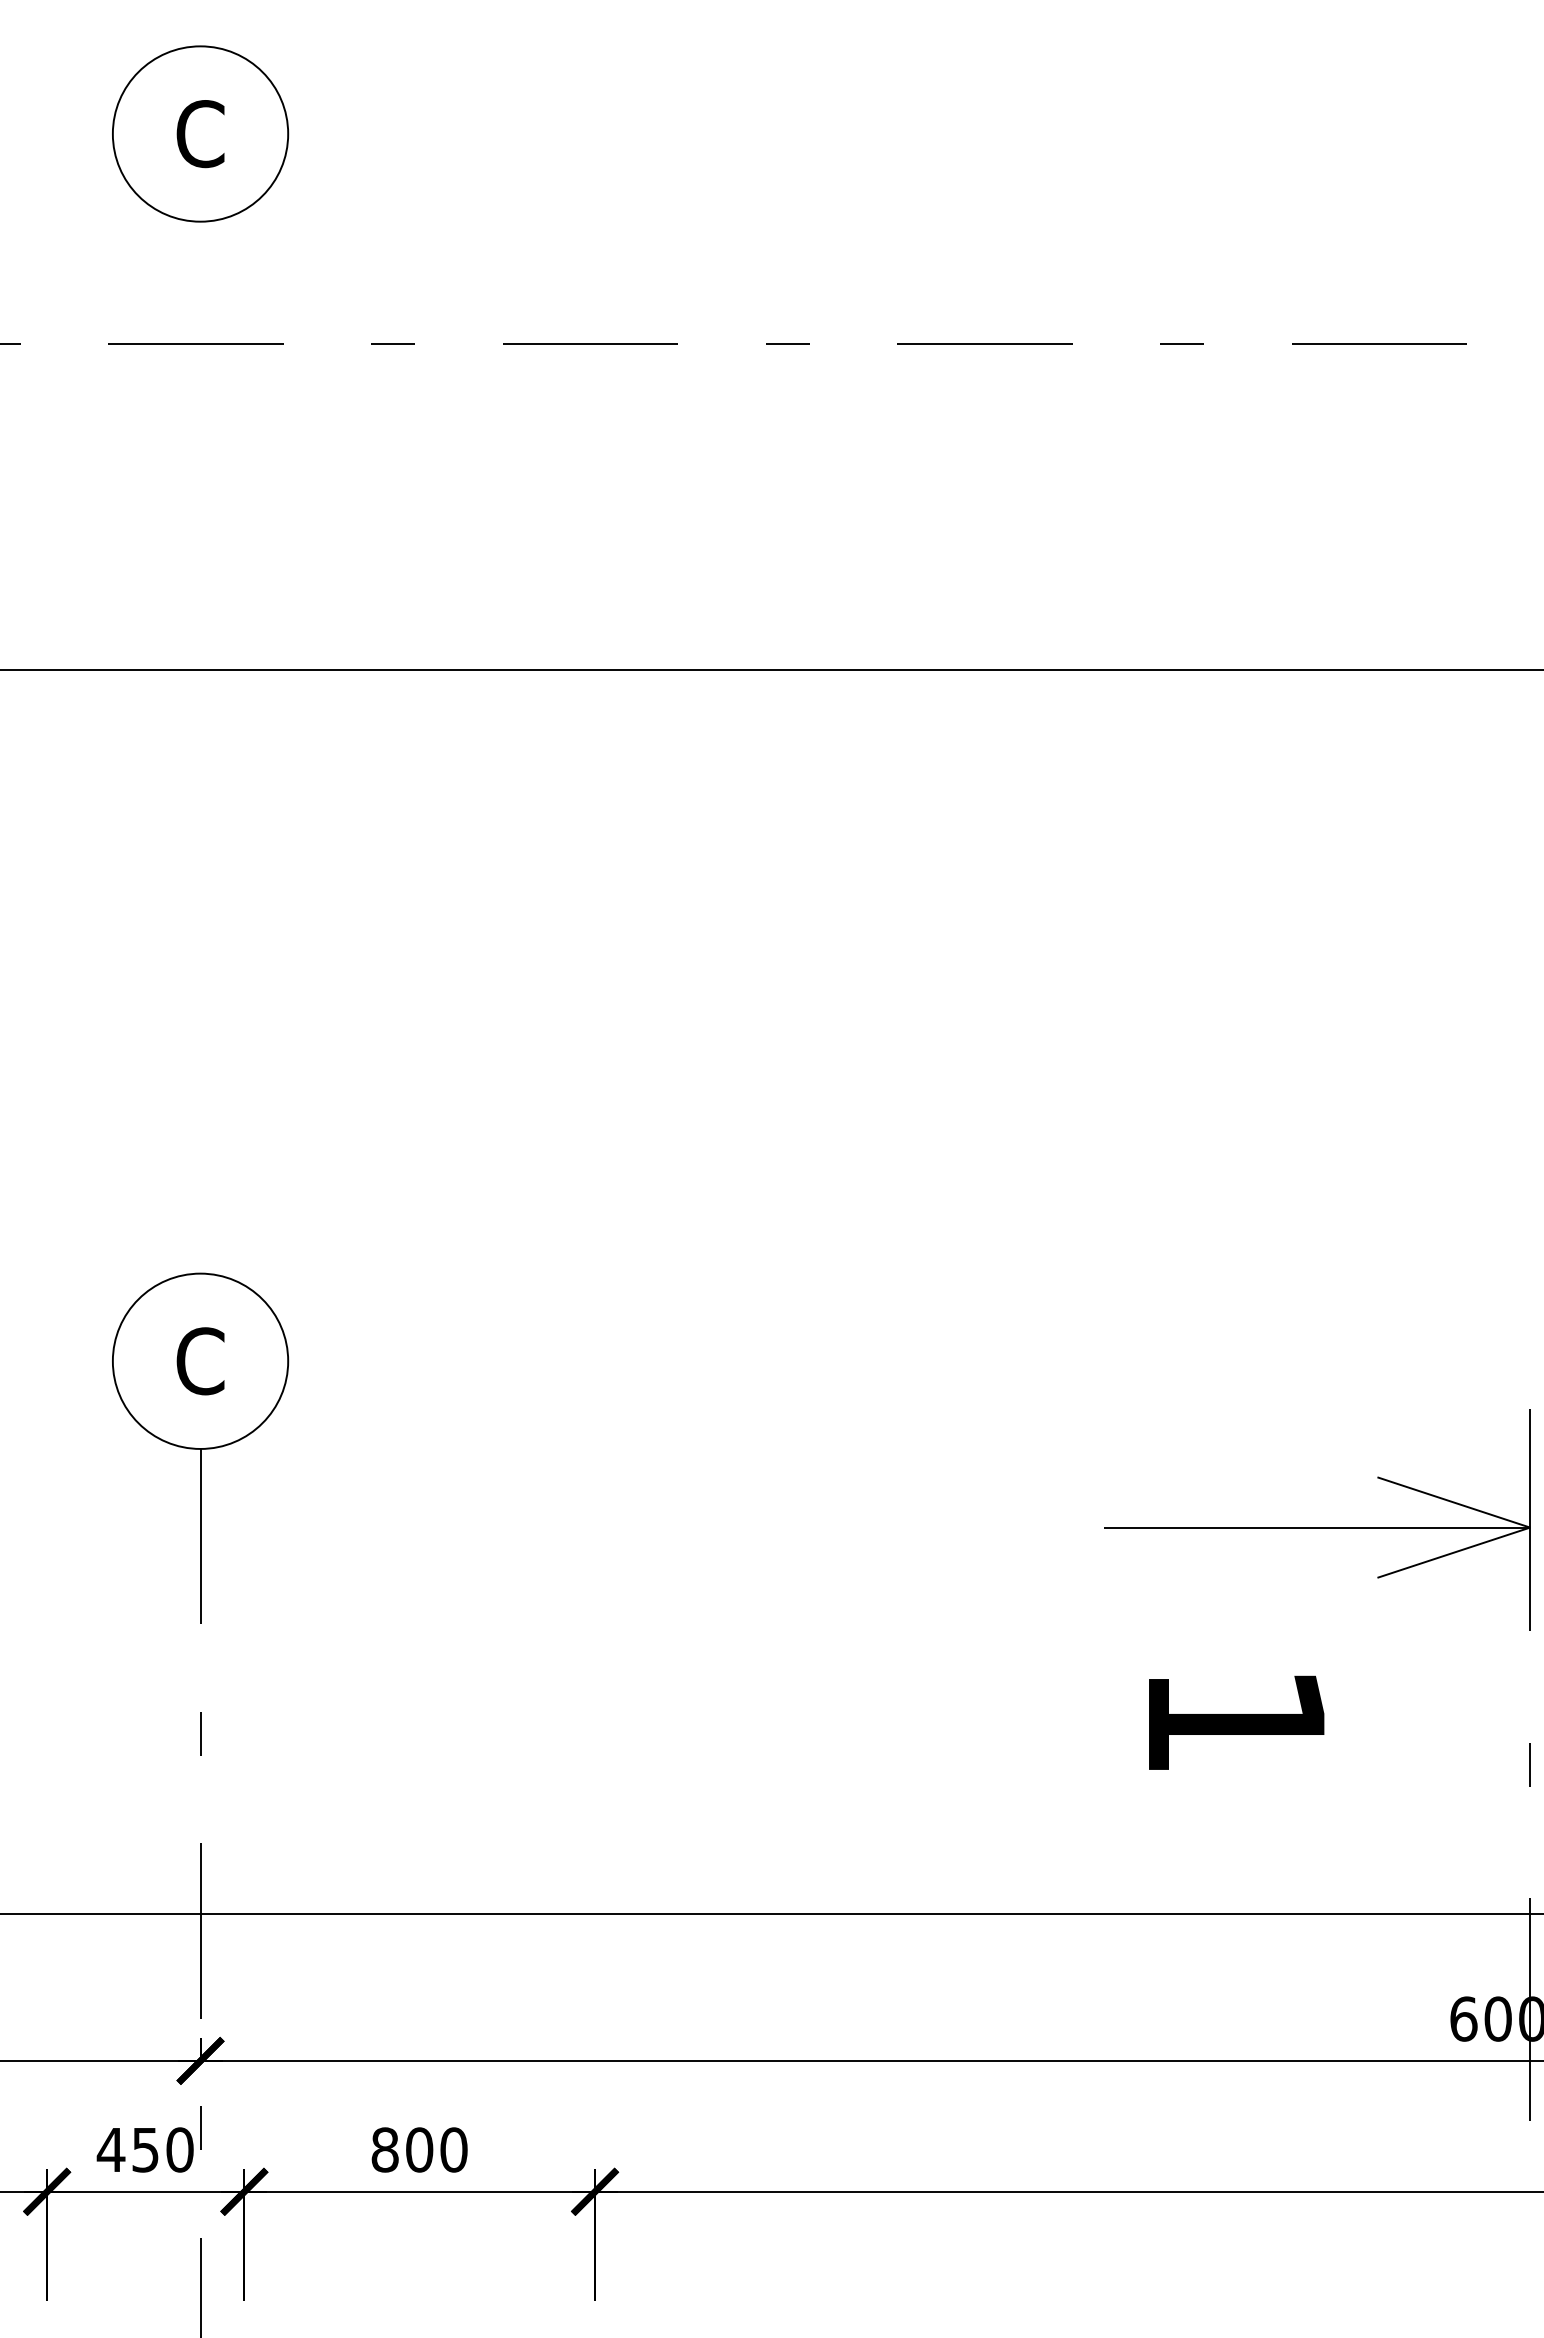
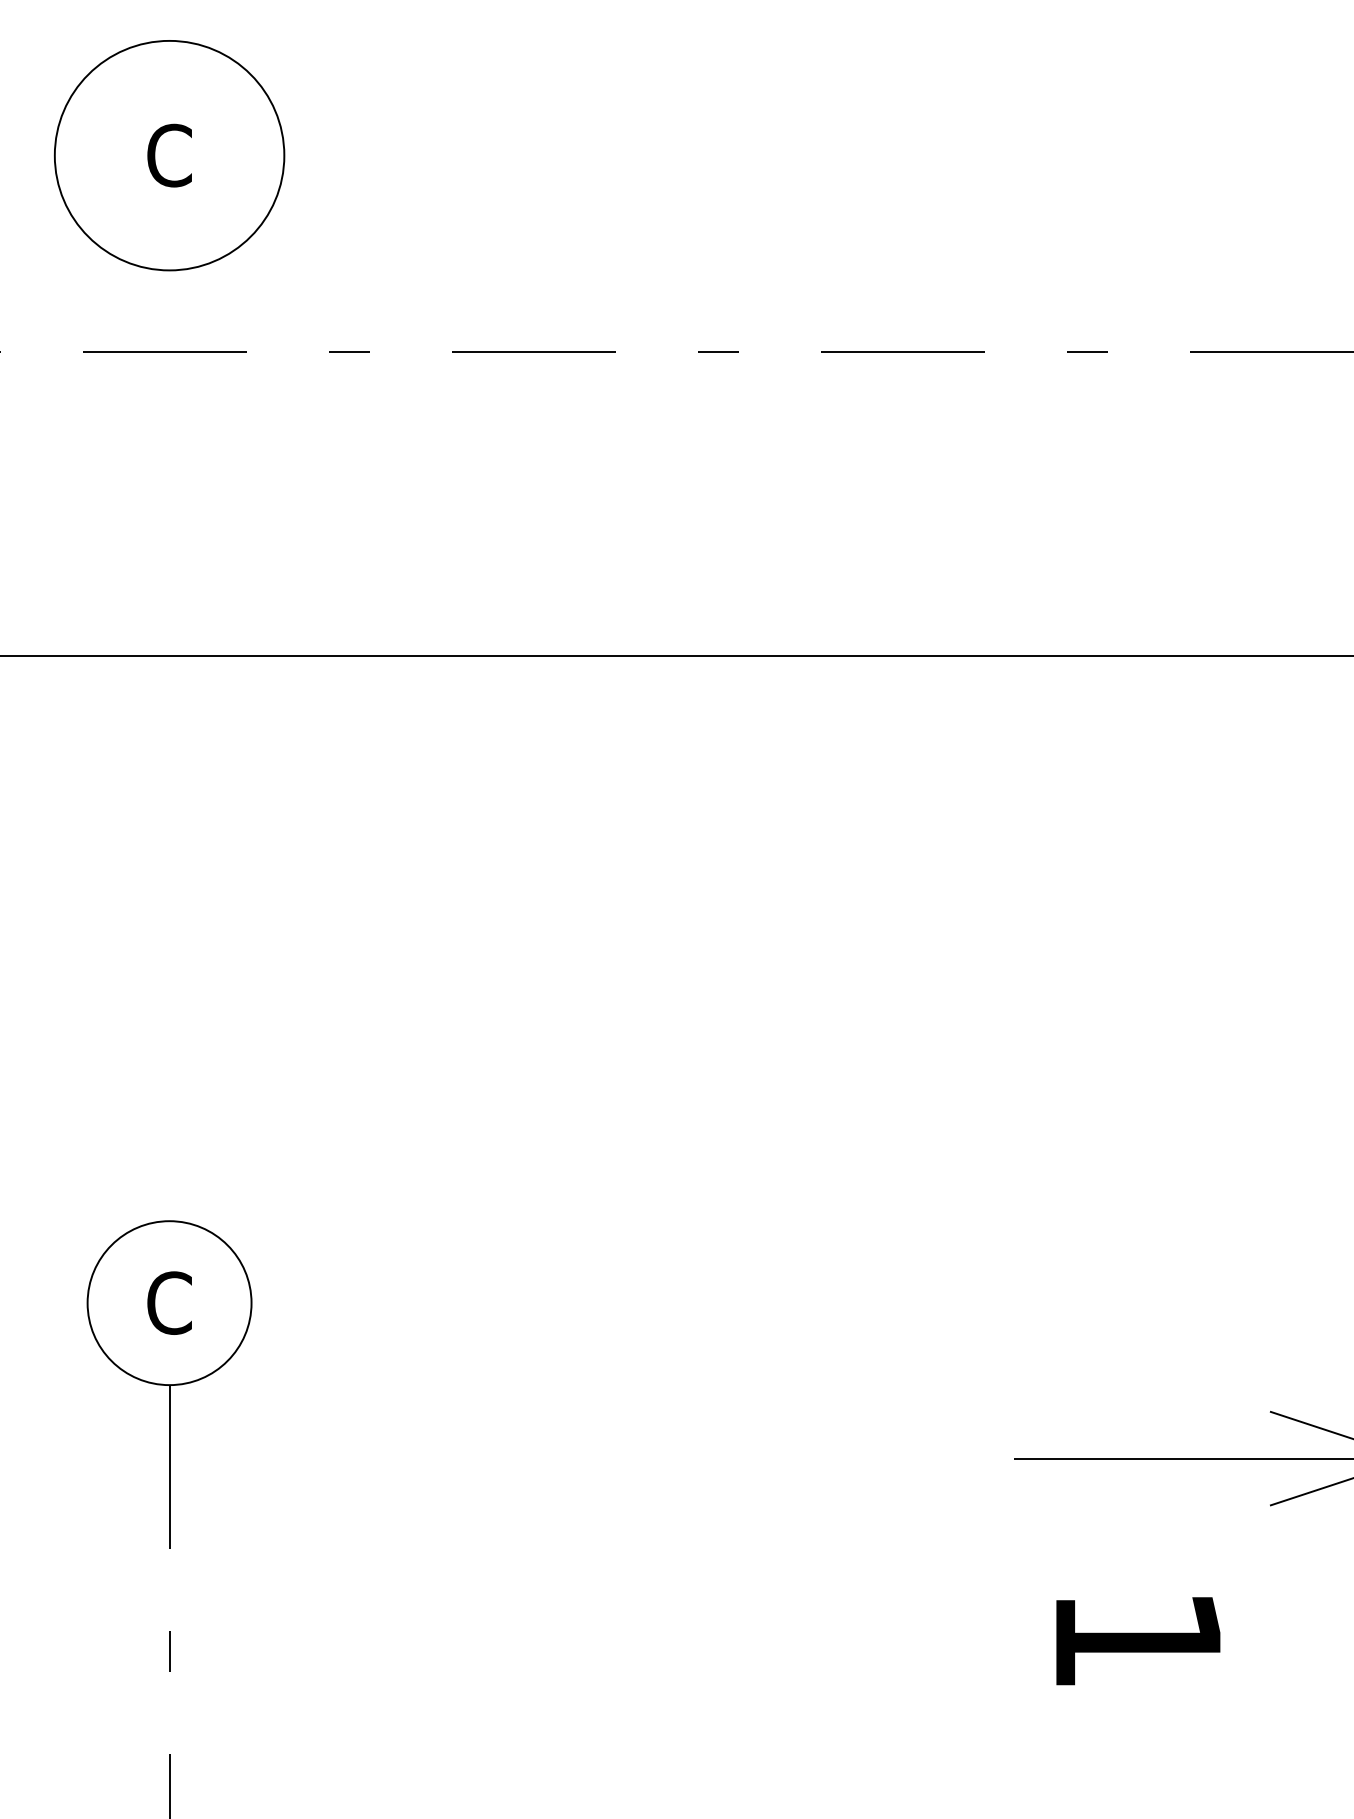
circle: (200, 133) -> (169, 155), size x1.4

